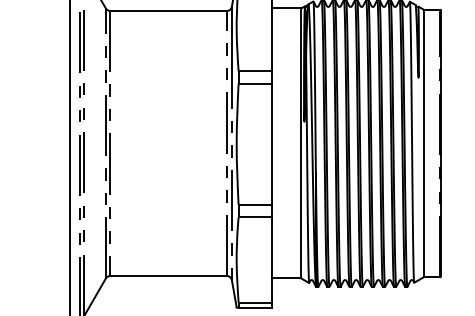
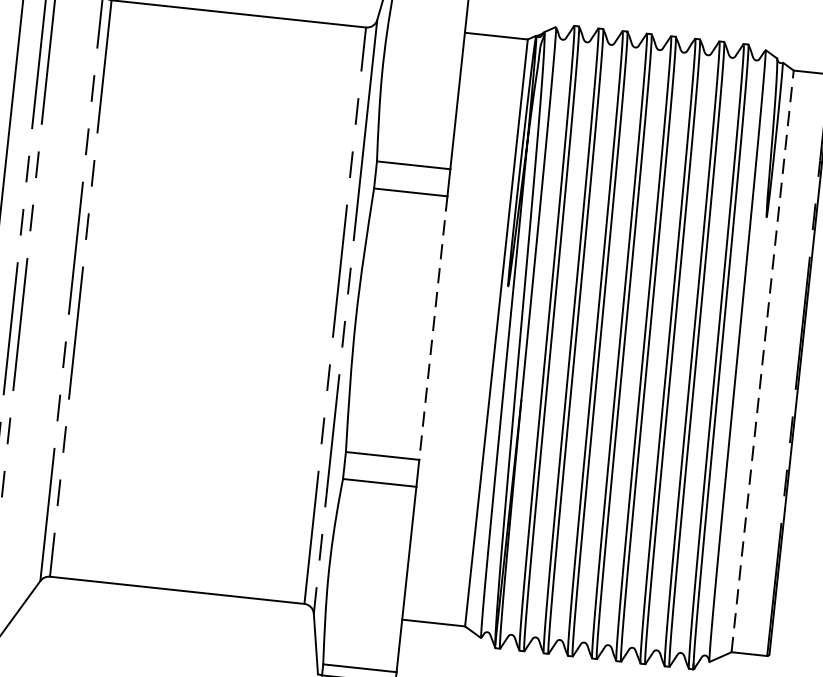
line: (423, 143) -> (762, 361), solid -> dashed
line: (272, 144) -> (433, 328), solid -> dashed

